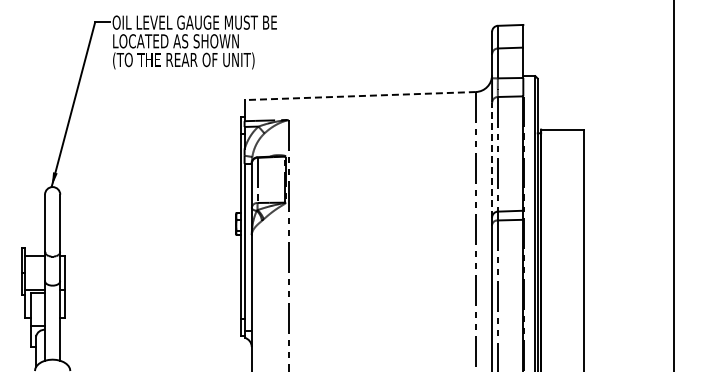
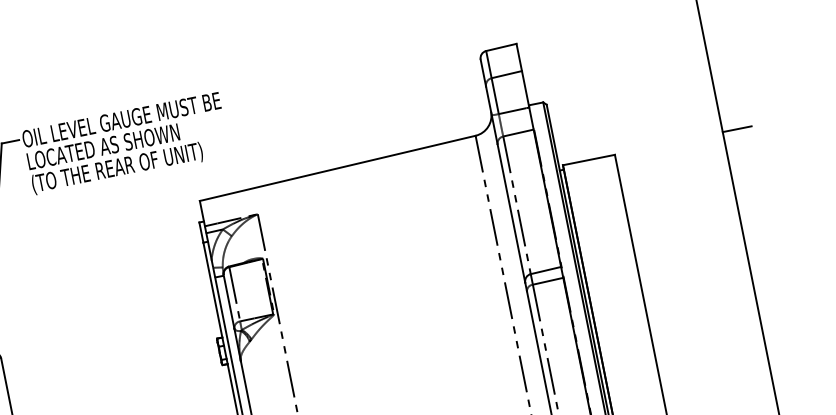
line: (360, 96) -> (338, 168), dashed -> solid
line: (686, 128) -> (737, 129), added
line: (492, 159) -> (511, 212), dashed -> solid

